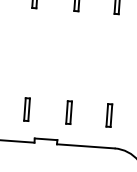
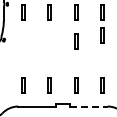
part: (114, 38) -> (102, 35), added
part: (73, 44) -> (76, 41), added
line: (86, 146) -> (89, 106), solid -> dashed

